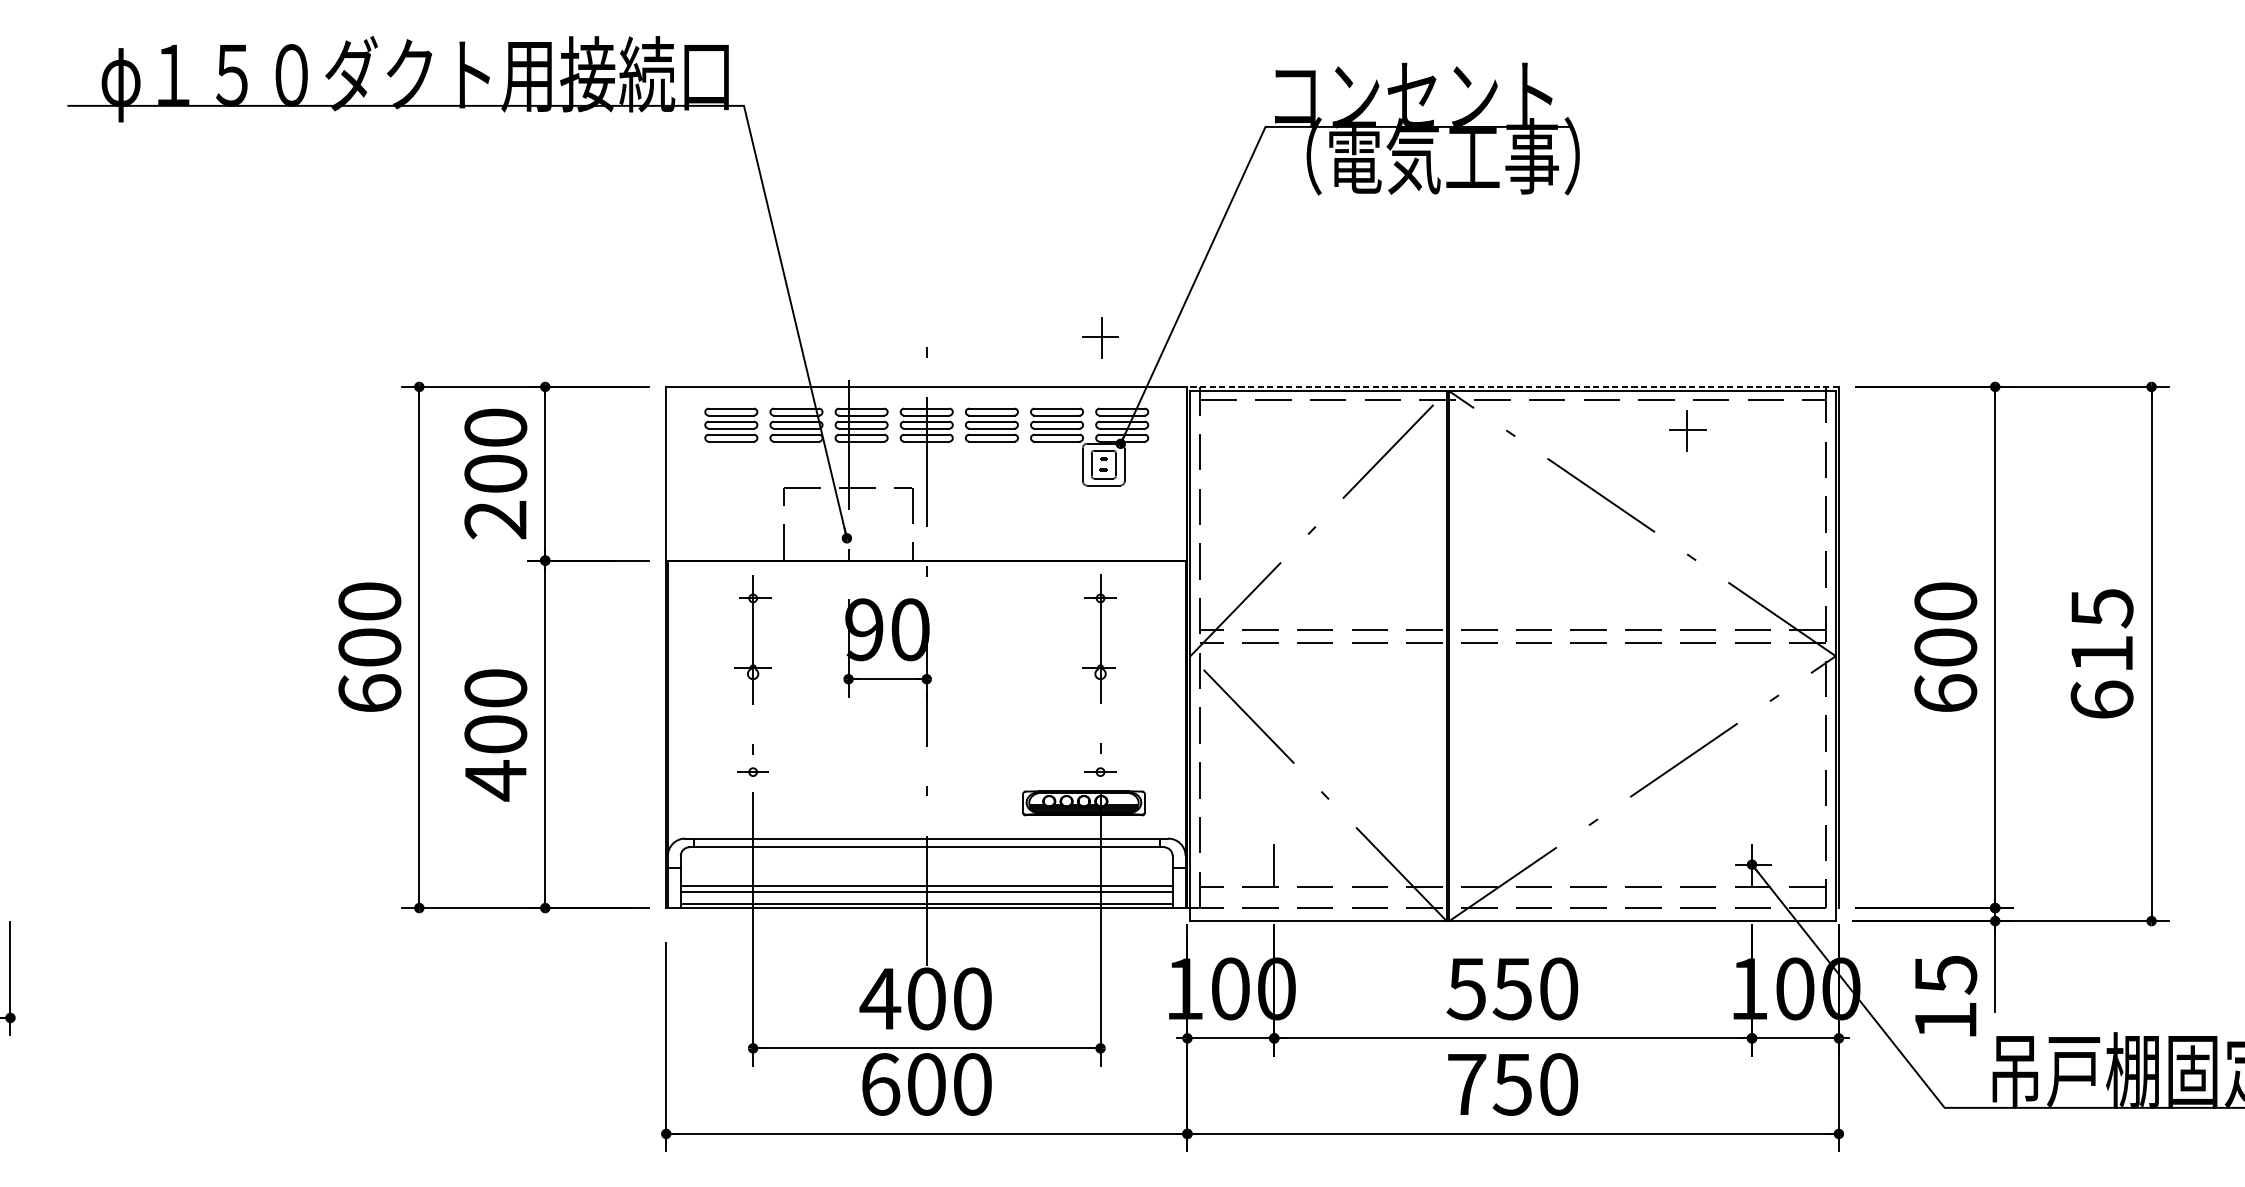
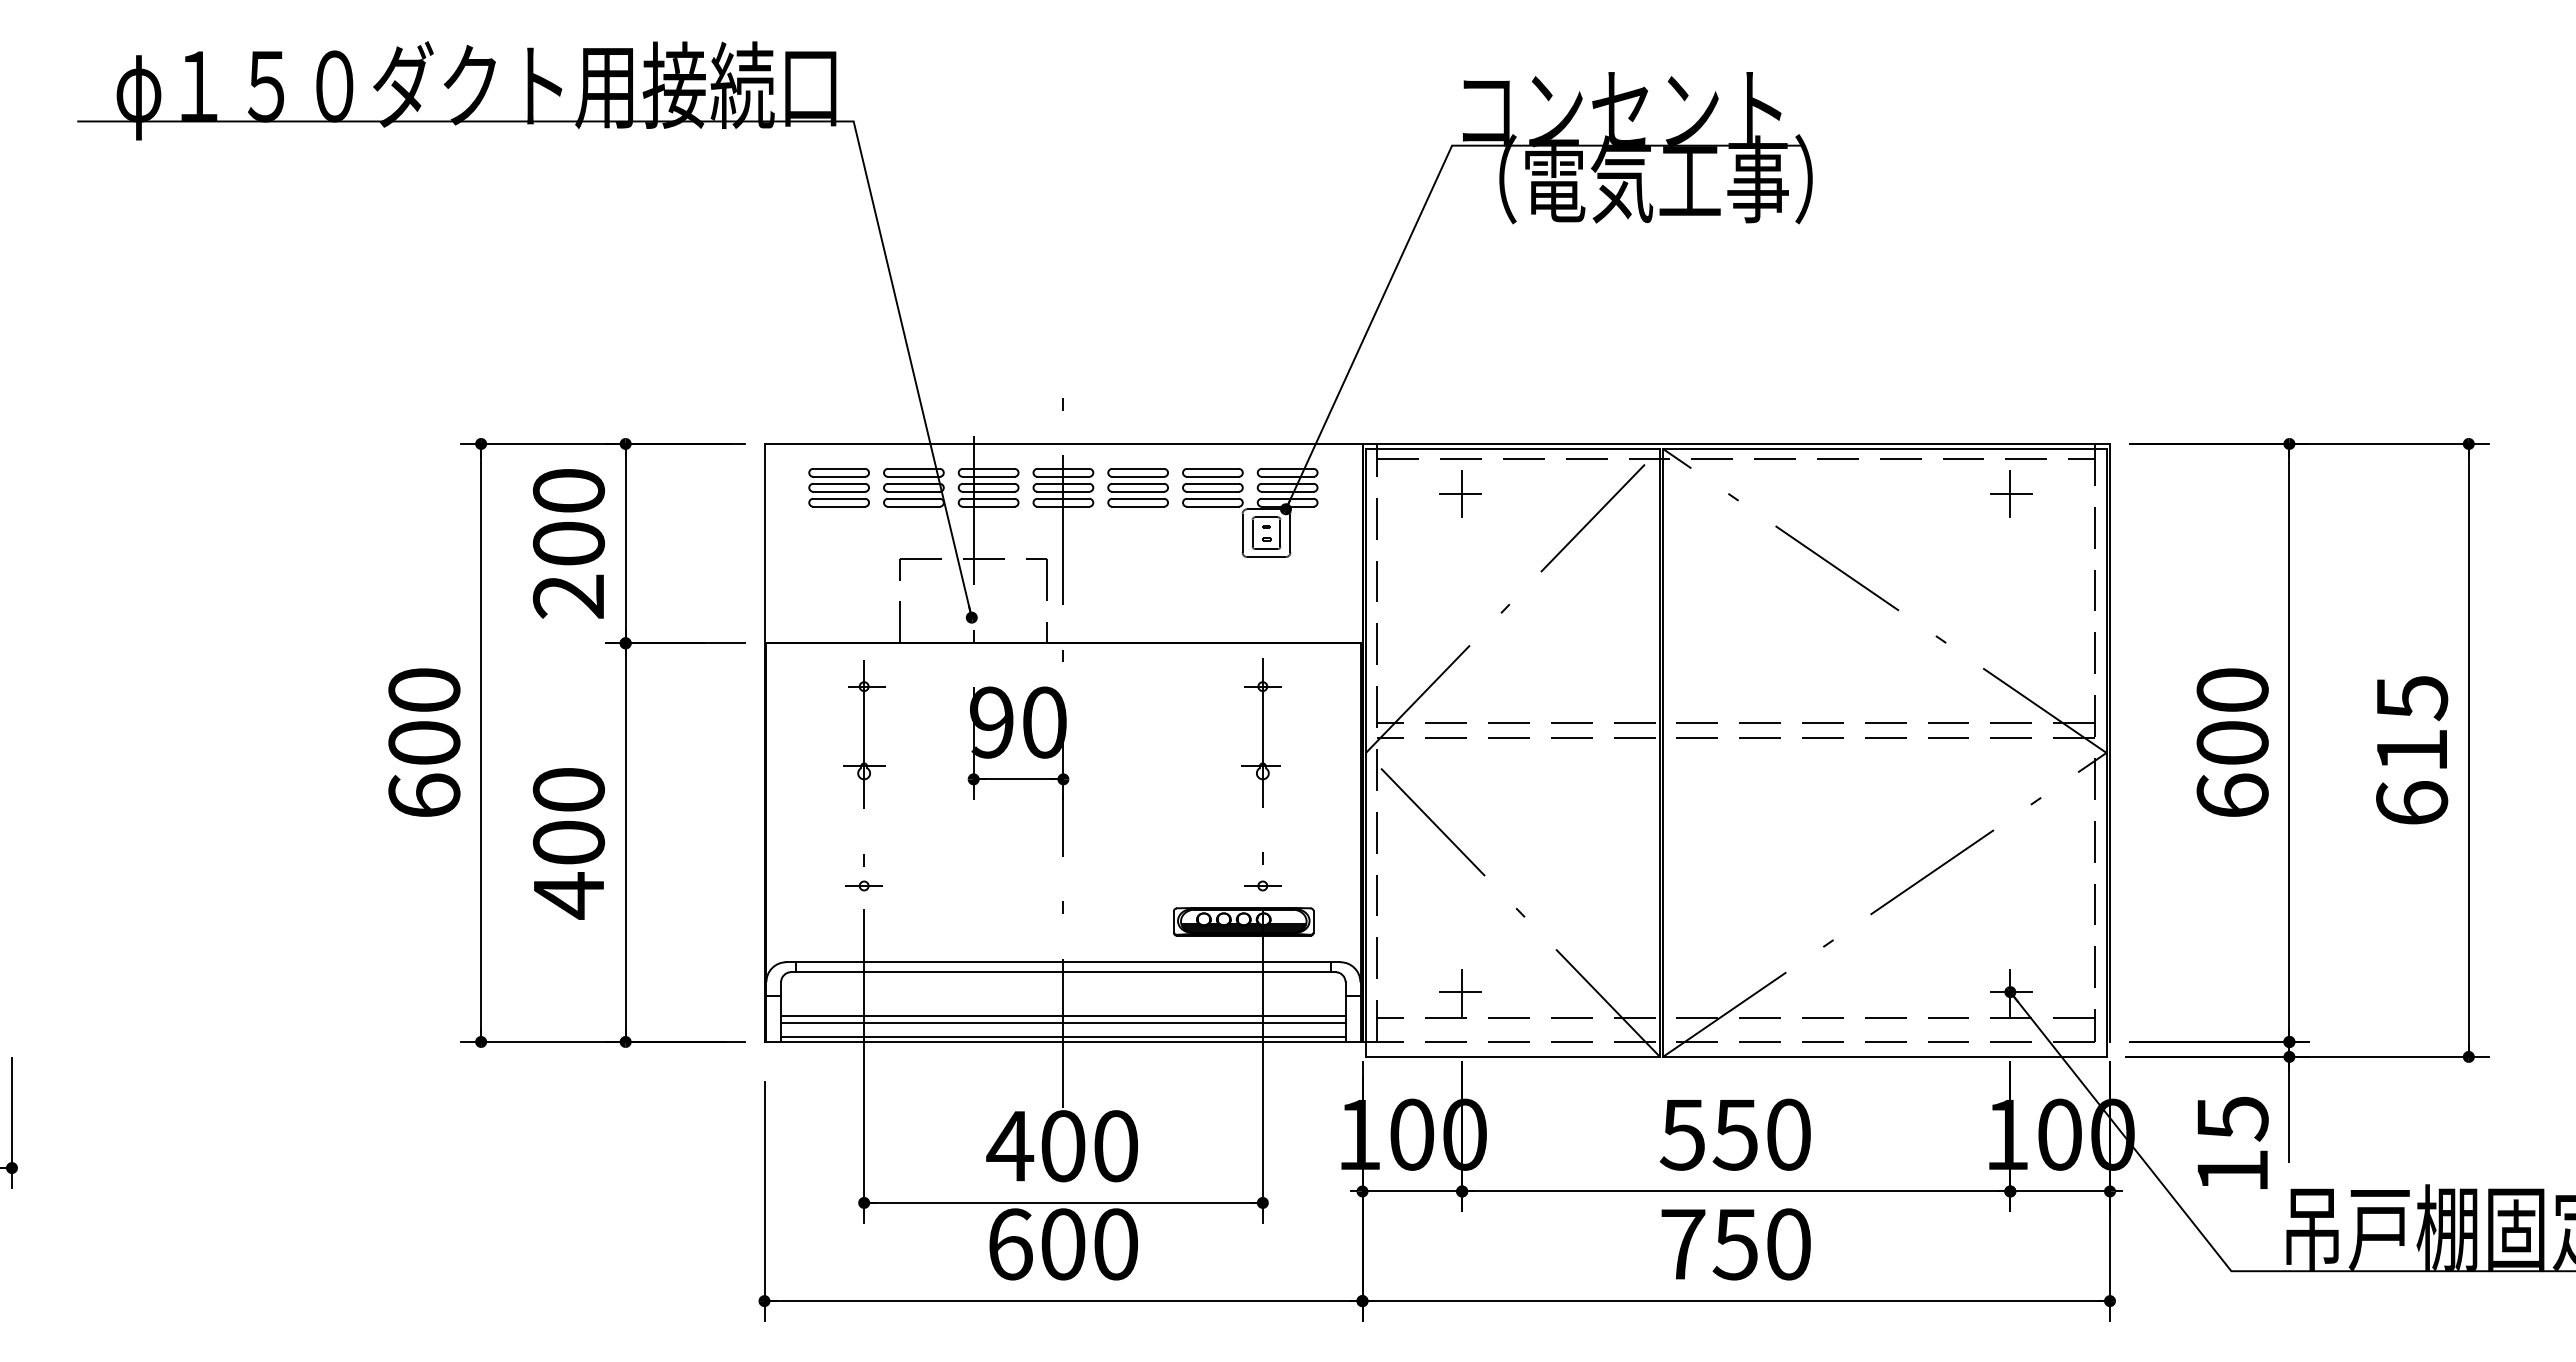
part: (1100, 336) -> (1460, 493), moved
line: (1513, 386) -> (1736, 443), dashed -> solid
part: (1687, 430) -> (2011, 493), moved
line: (1272, 864) -> (1460, 992), added

